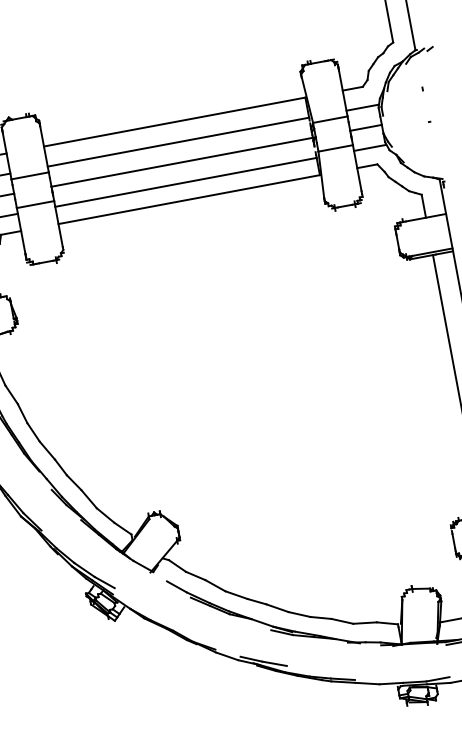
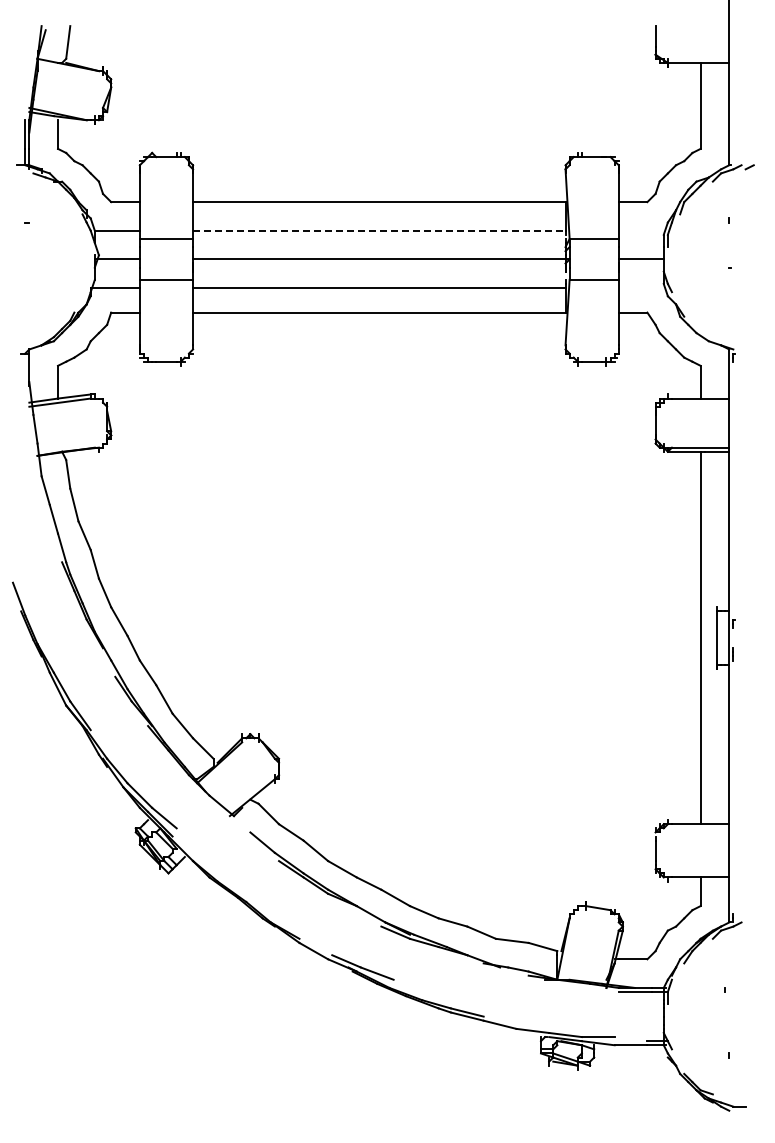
line: (361, 107) -> (640, 230), removed
line: (178, 141) -> (379, 230), solid -> dashed
line: (369, 148) -> (640, 288), removed

